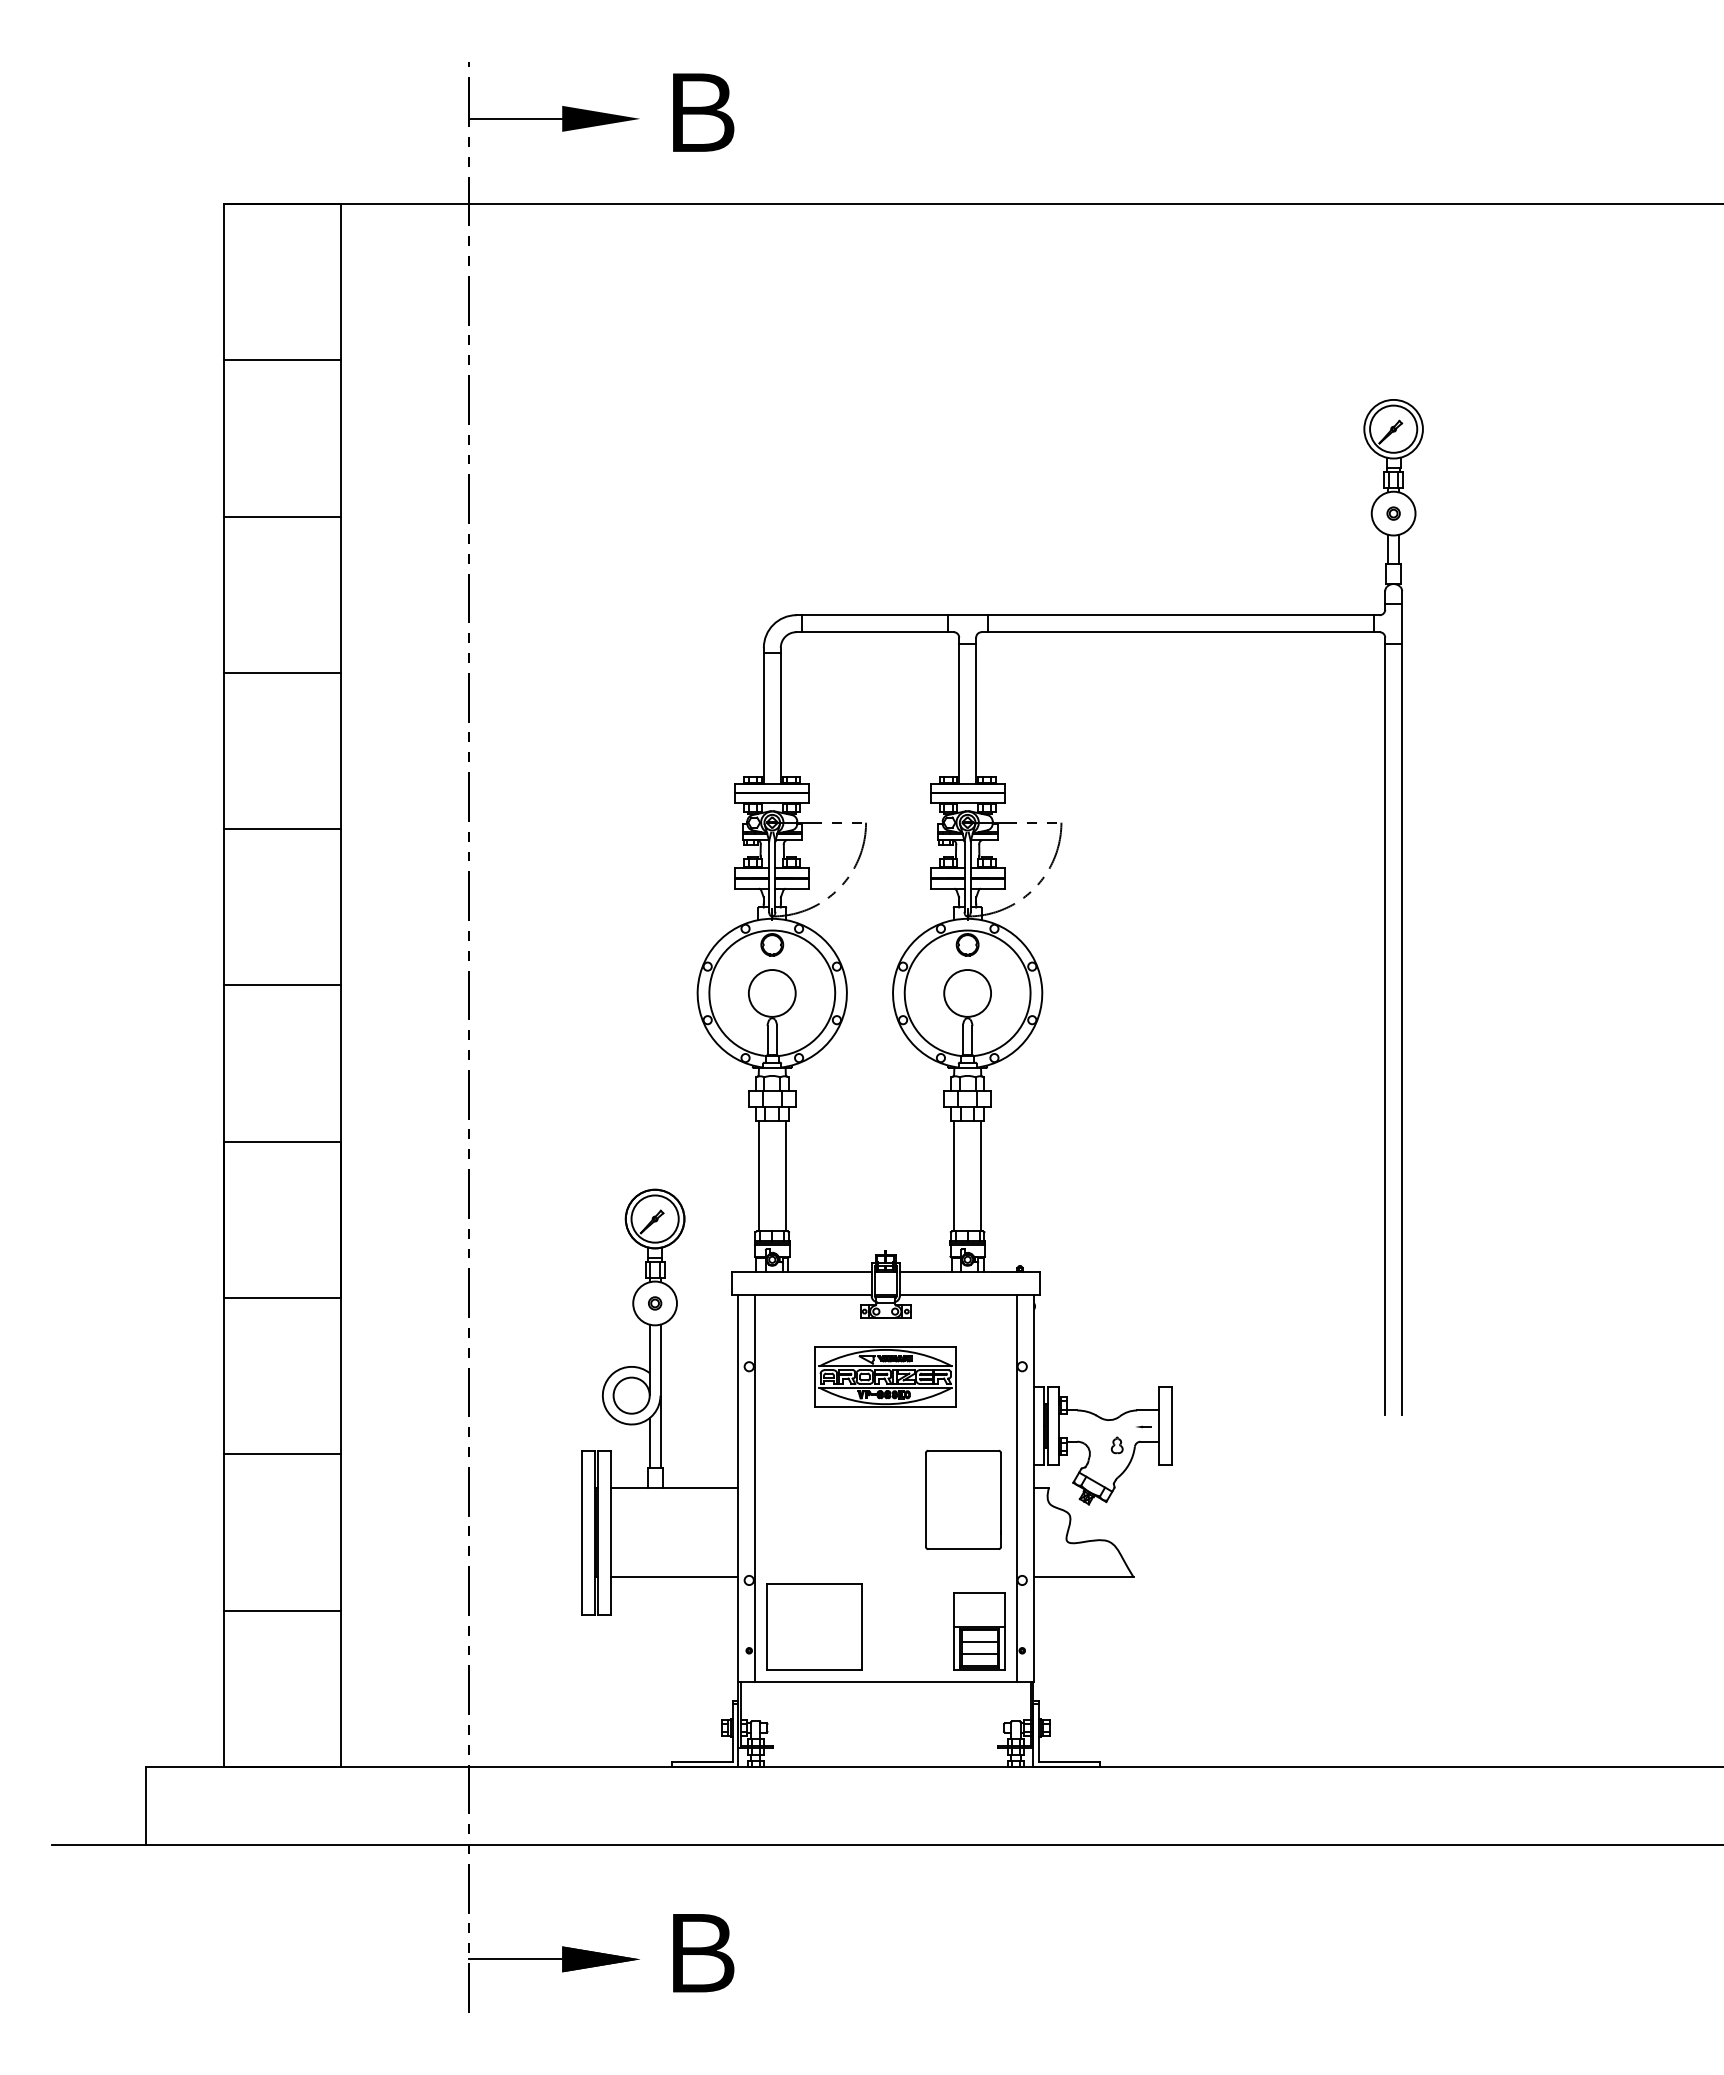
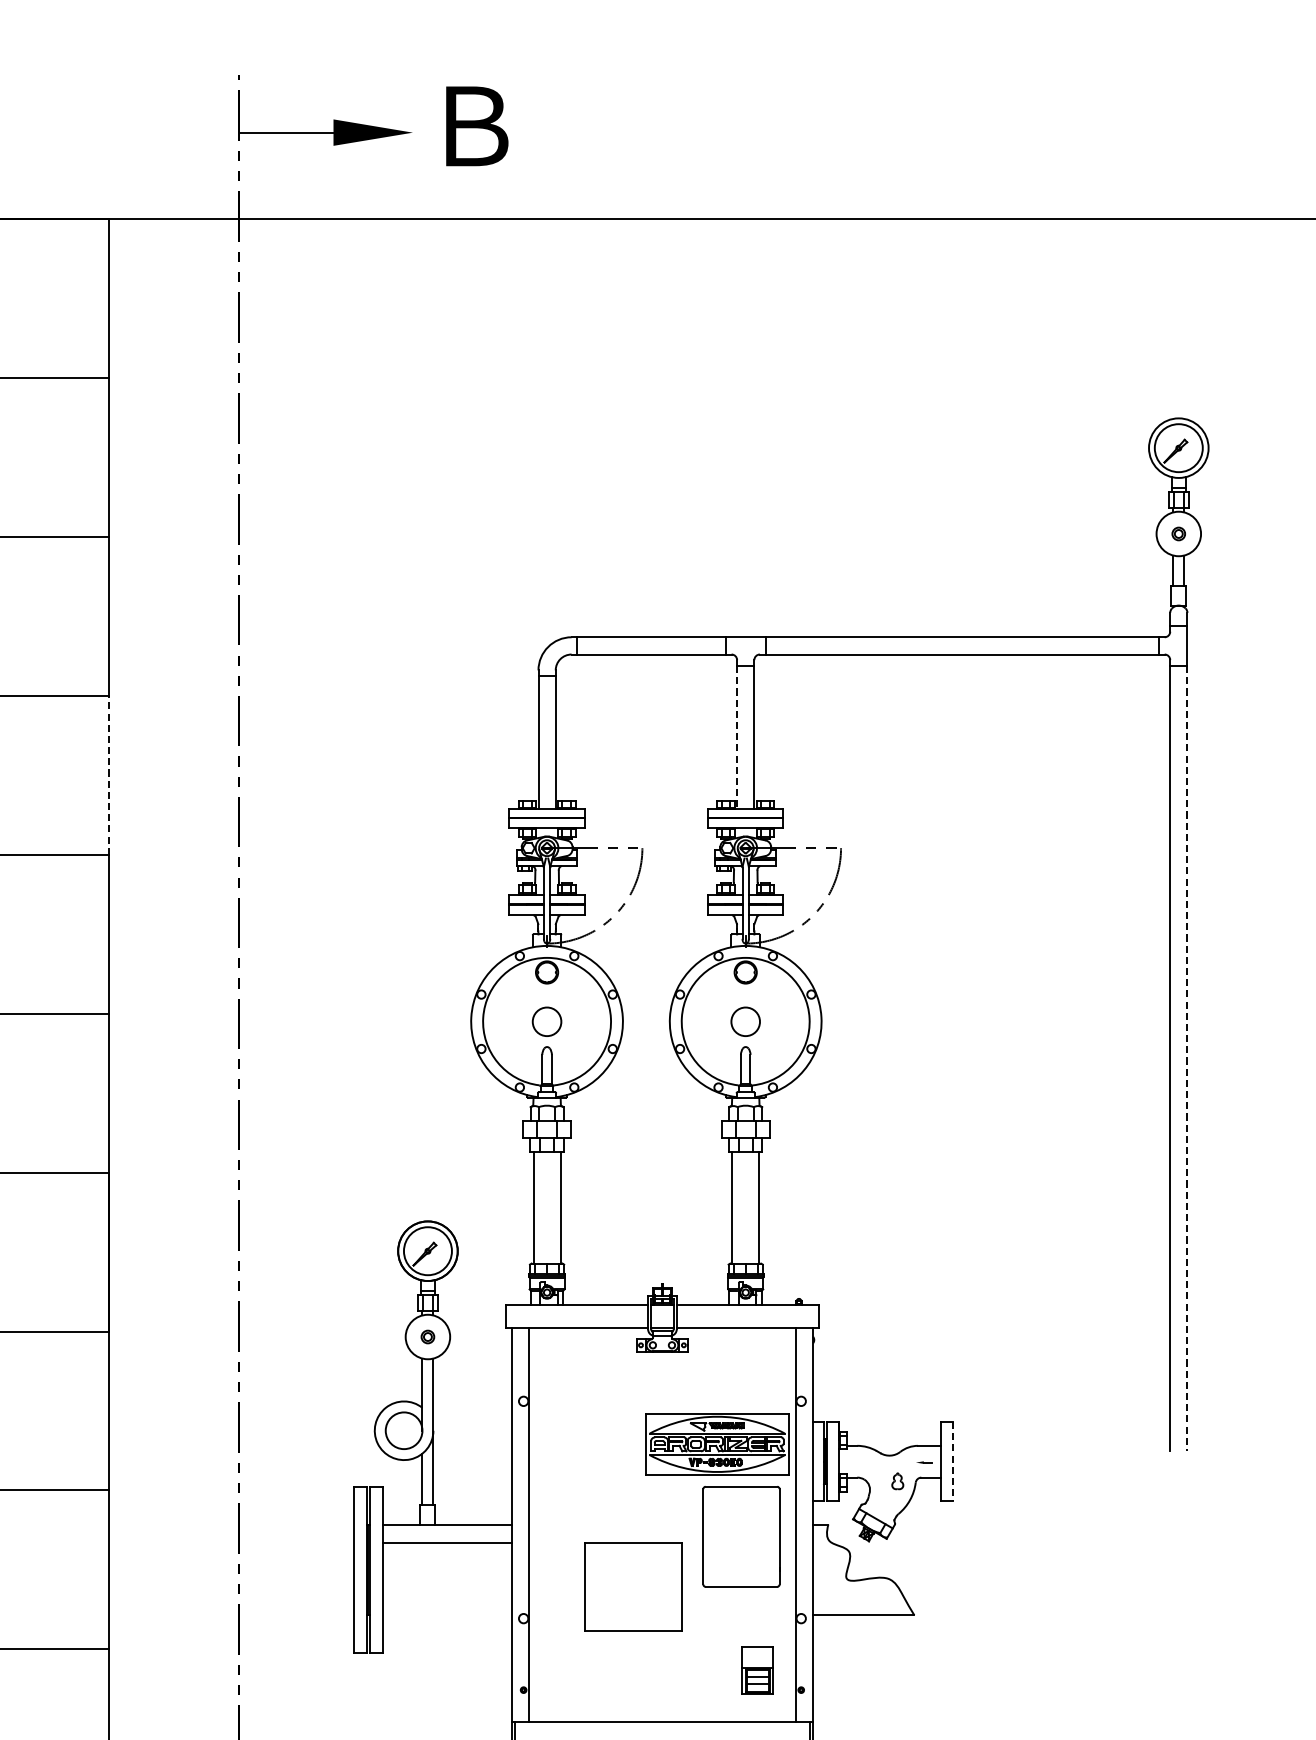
line: (959, 714) -> (737, 738), solid -> dashed
line: (341, 750) -> (109, 774), solid -> dashed
circle: (771, 993) -> (546, 1021), size x0.6
circle: (967, 993) -> (745, 1021), size x0.6
line: (1402, 1029) -> (1187, 1058), solid -> dashed
part: (885, 1376) -> (717, 1443), moved
line: (1171, 1426) -> (952, 1462), solid -> dashed
line: (673, 1577) -> (446, 1543), moved
part: (814, 1626) -> (633, 1586), moved
part: (979, 1631) -> (757, 1670), size x0.6

